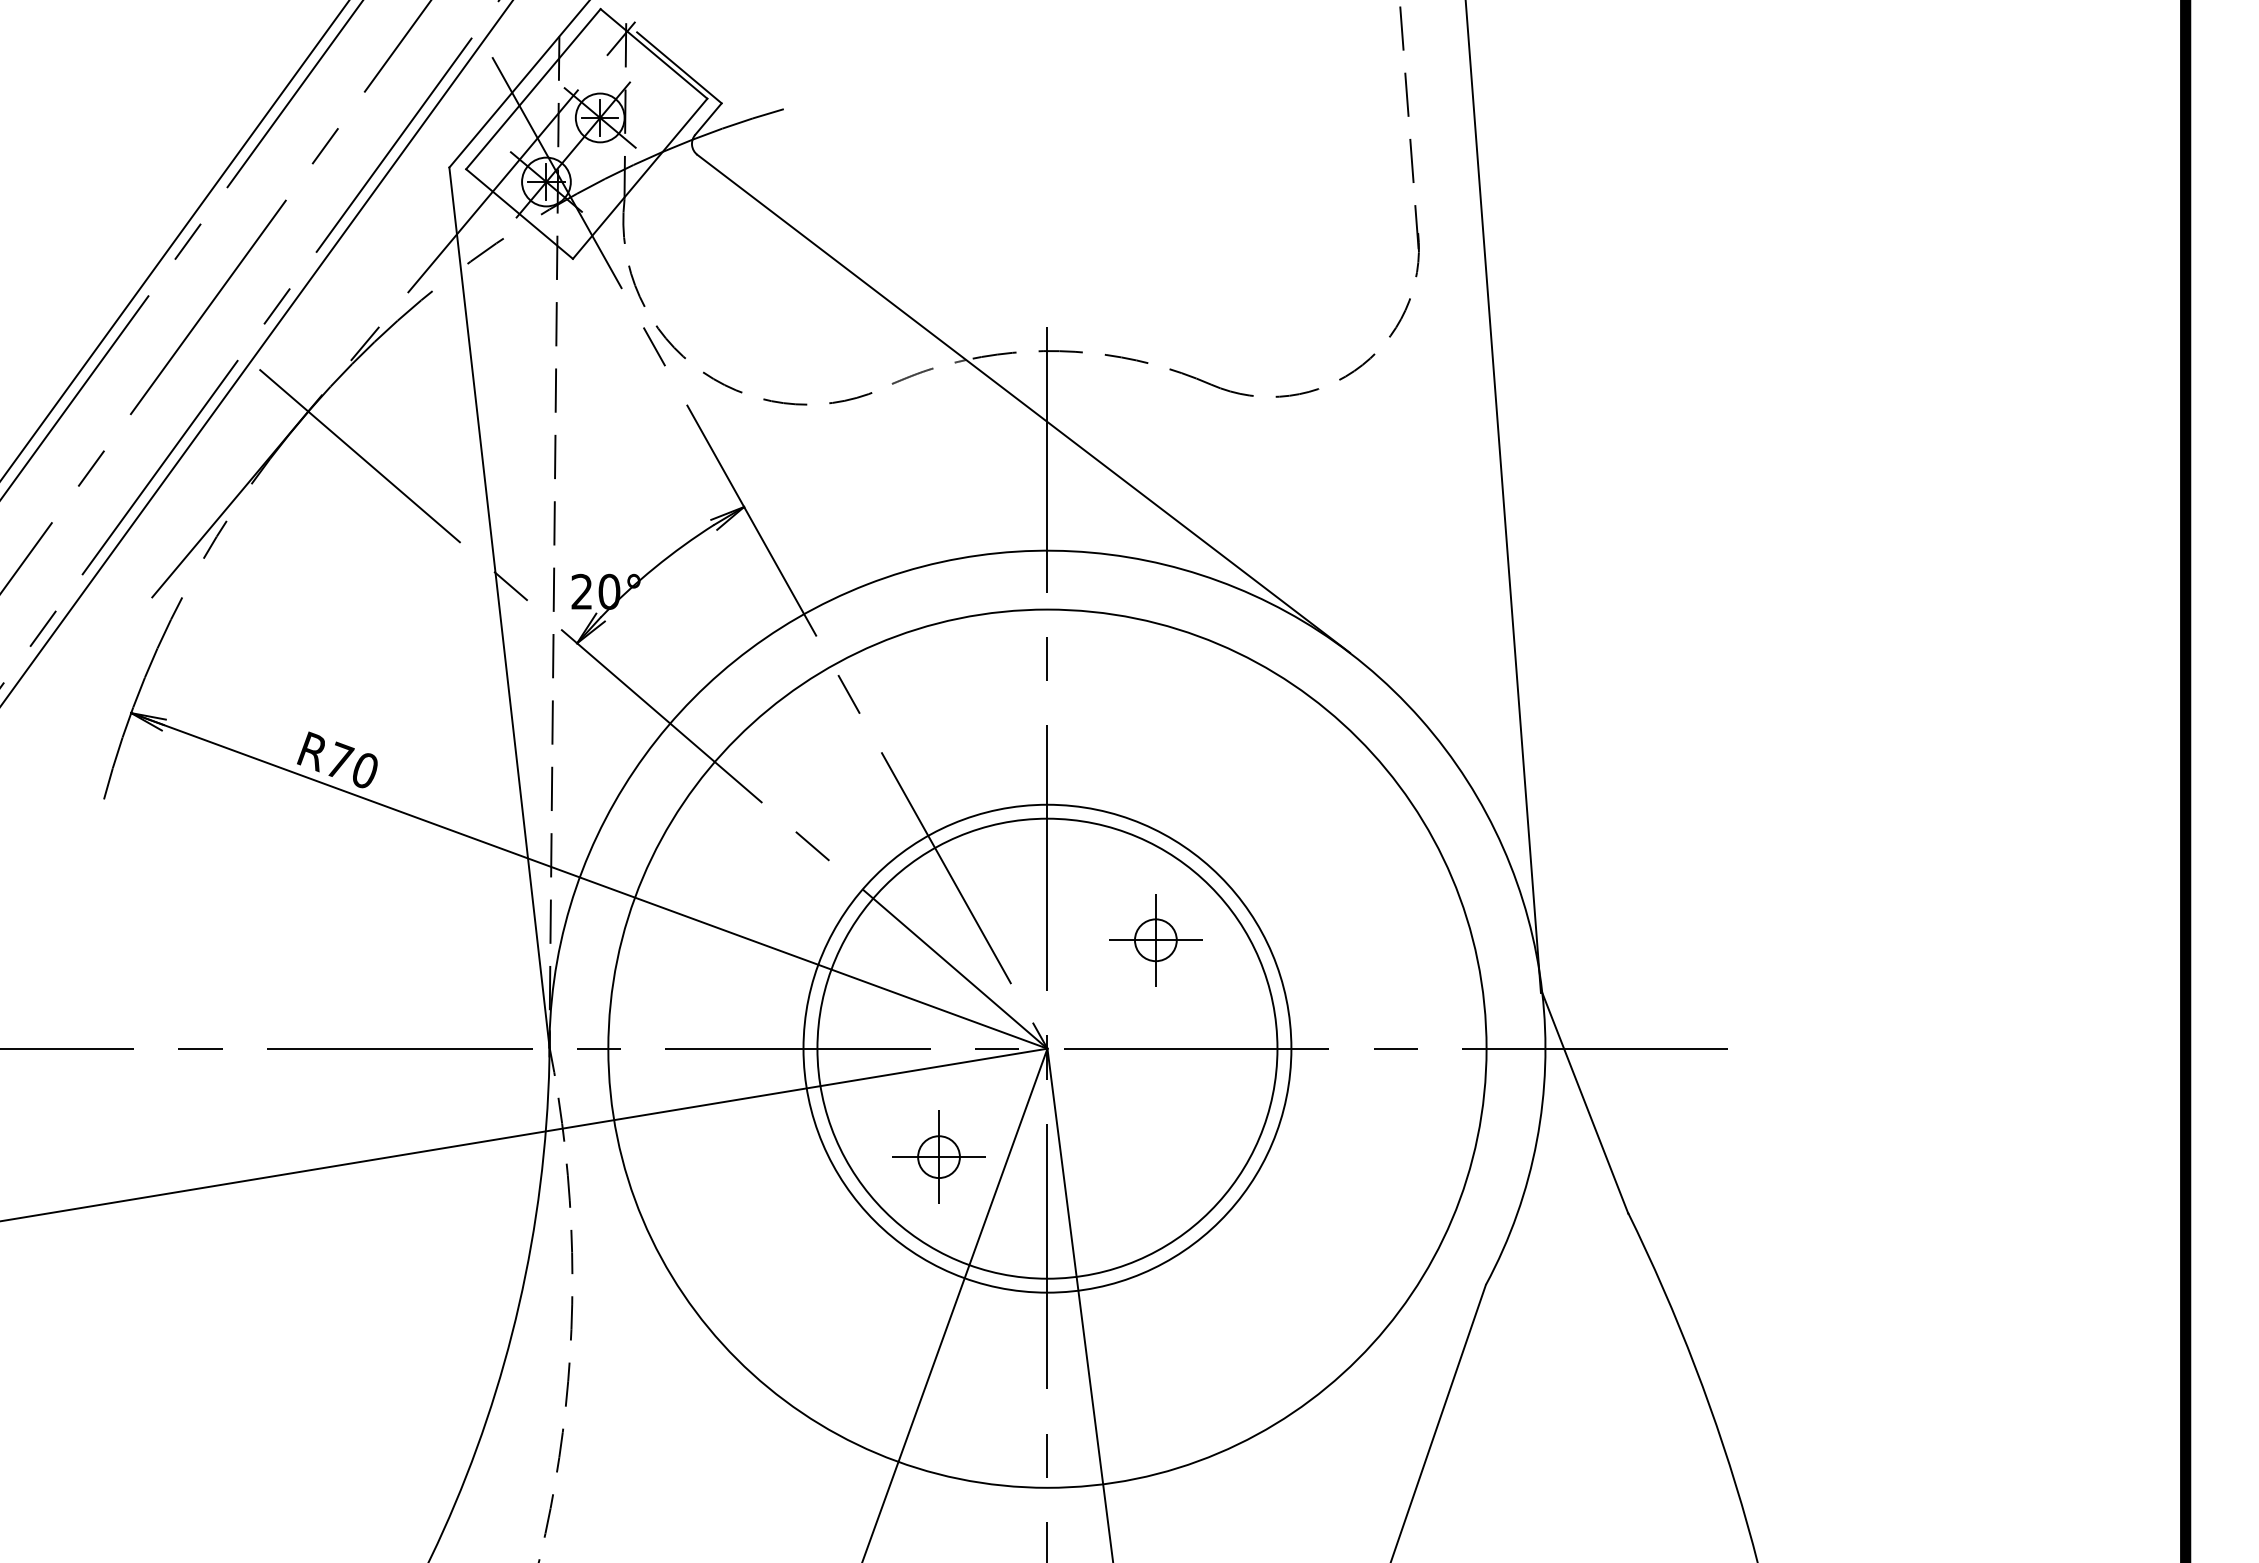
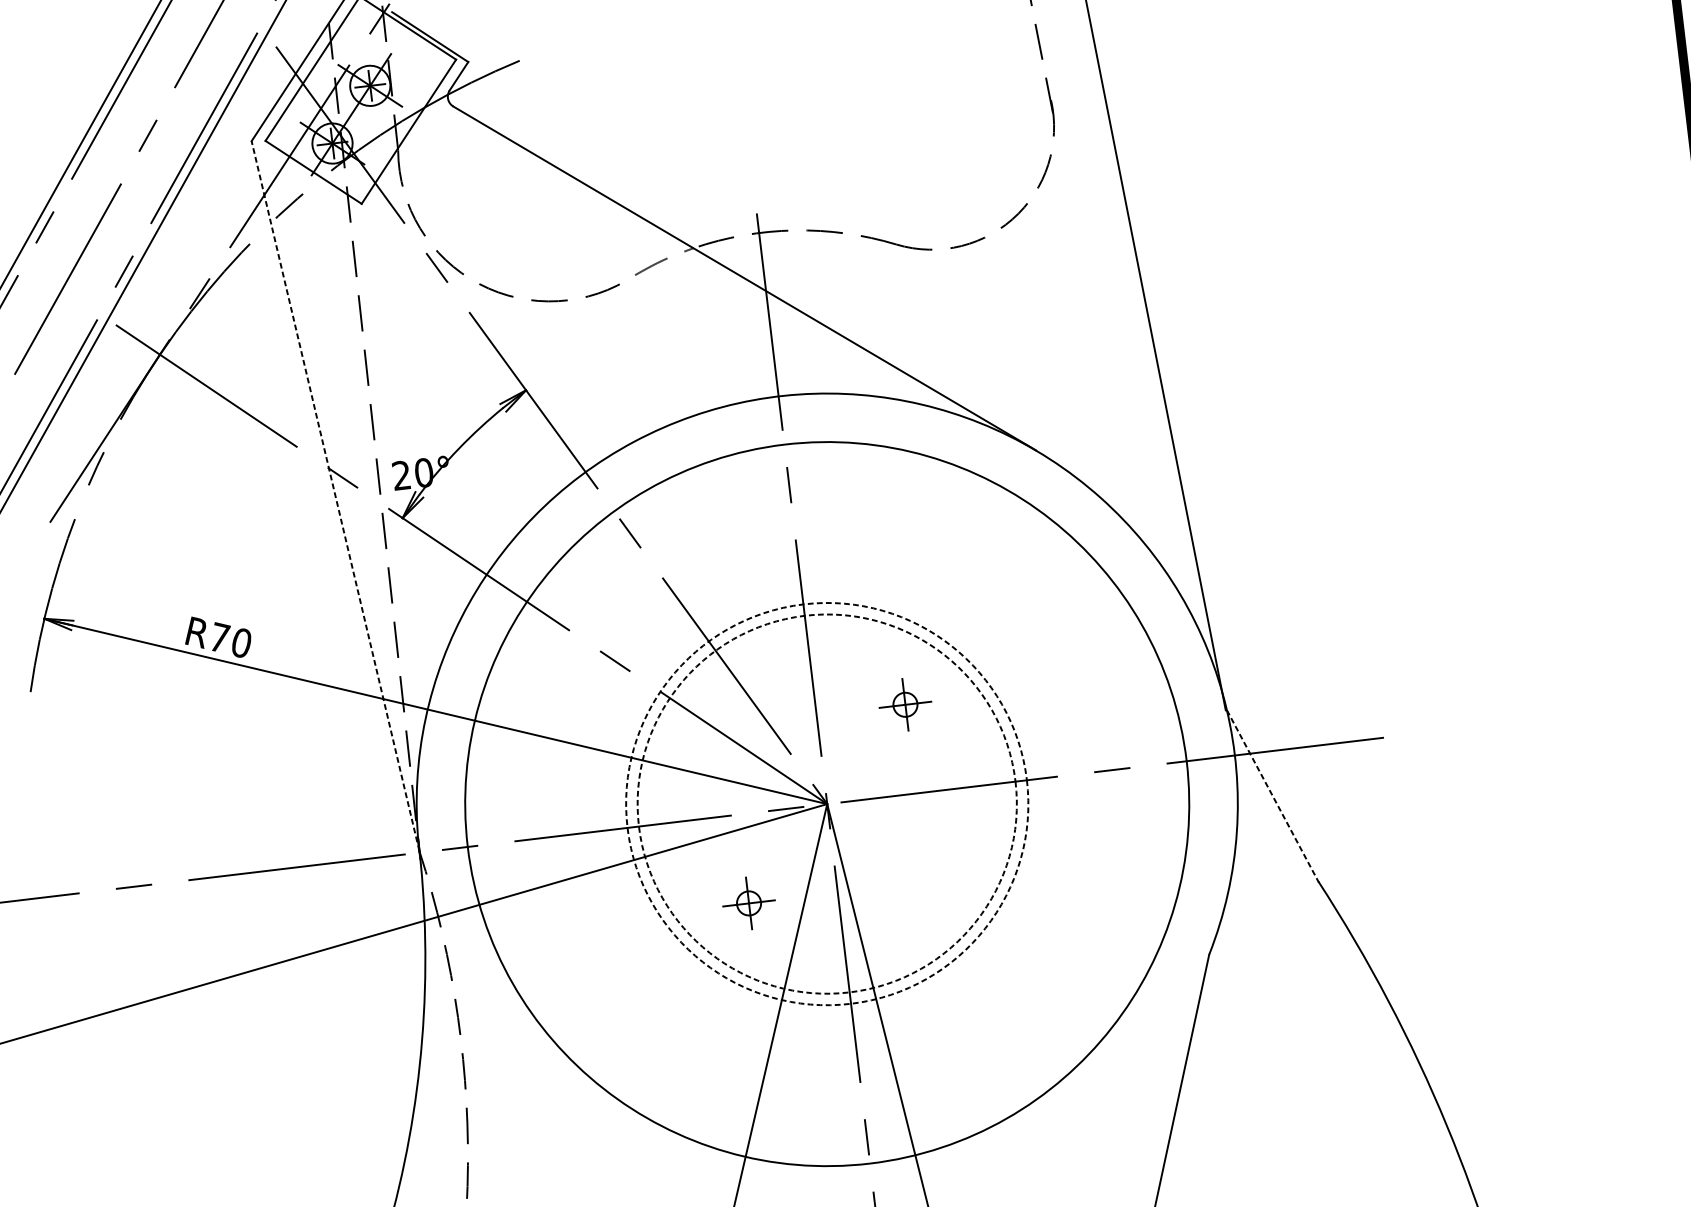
line: (499, 606) -> (335, 495), solid -> dashed
part: (1155, 940) -> (905, 704), size x0.7
circle: (1047, 1048) -> (827, 803), solid -> dashed
circle: (1047, 1048) -> (827, 803), solid -> dashed
line: (1585, 1103) -> (1273, 796), solid -> dashed
part: (938, 1156) -> (748, 902), size x0.7

